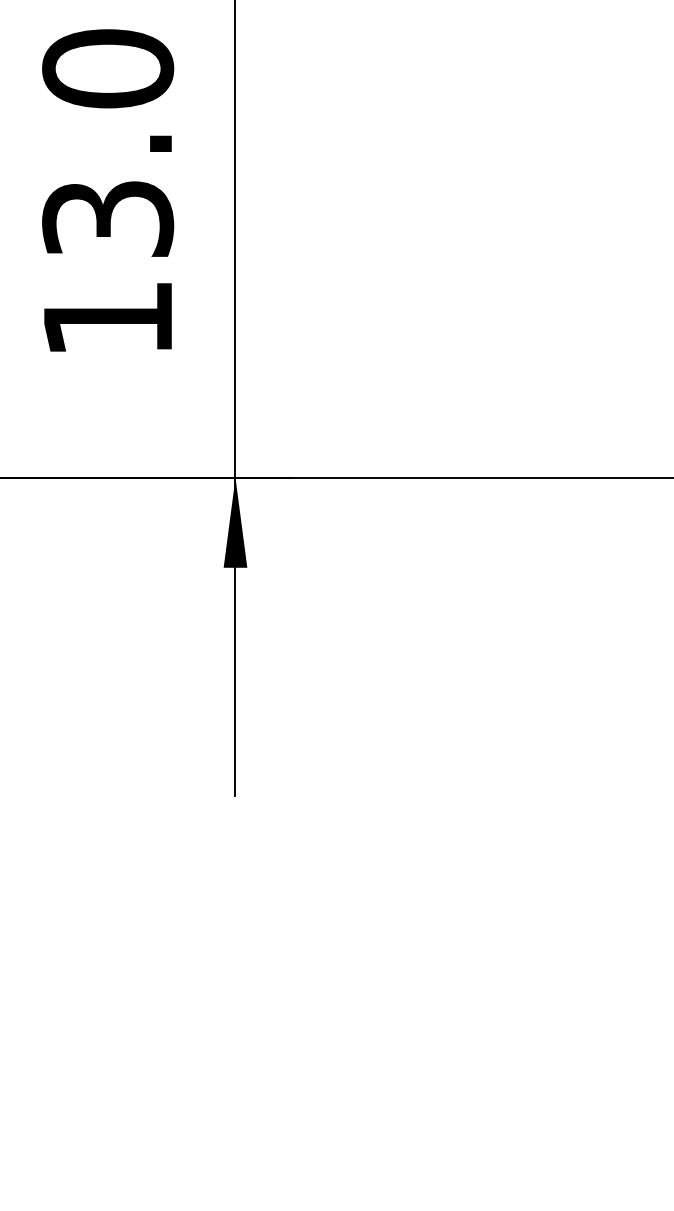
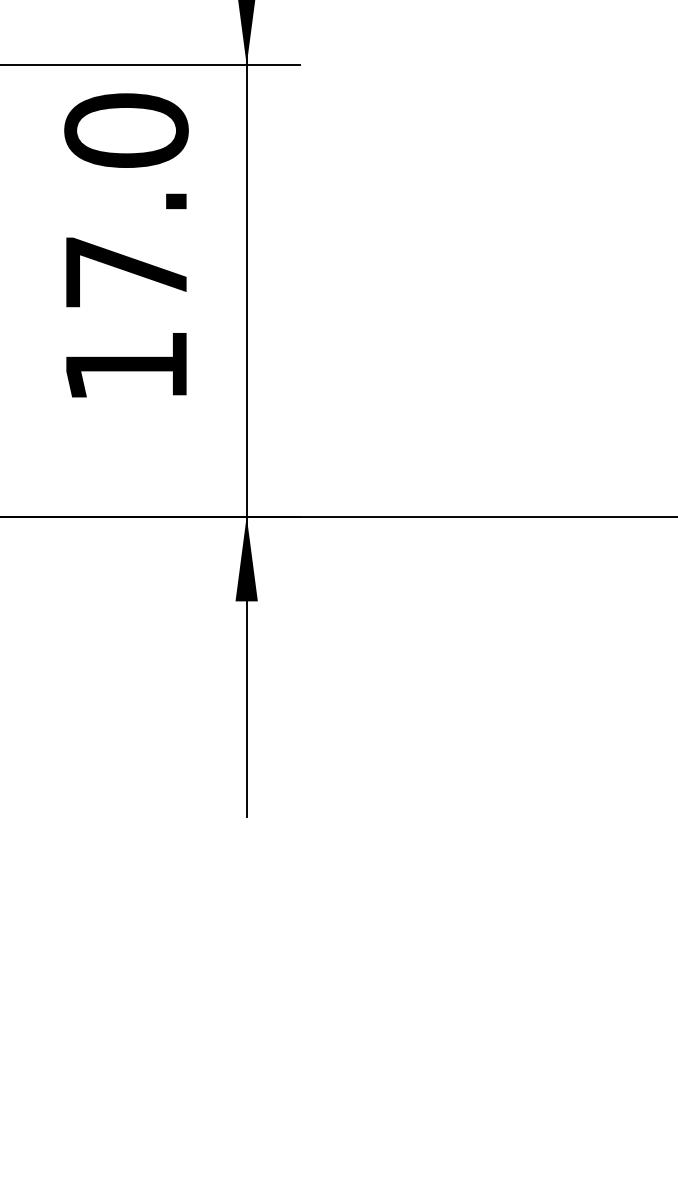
text: (108, 218) -> (126, 271), 13.0 -> 17.0

